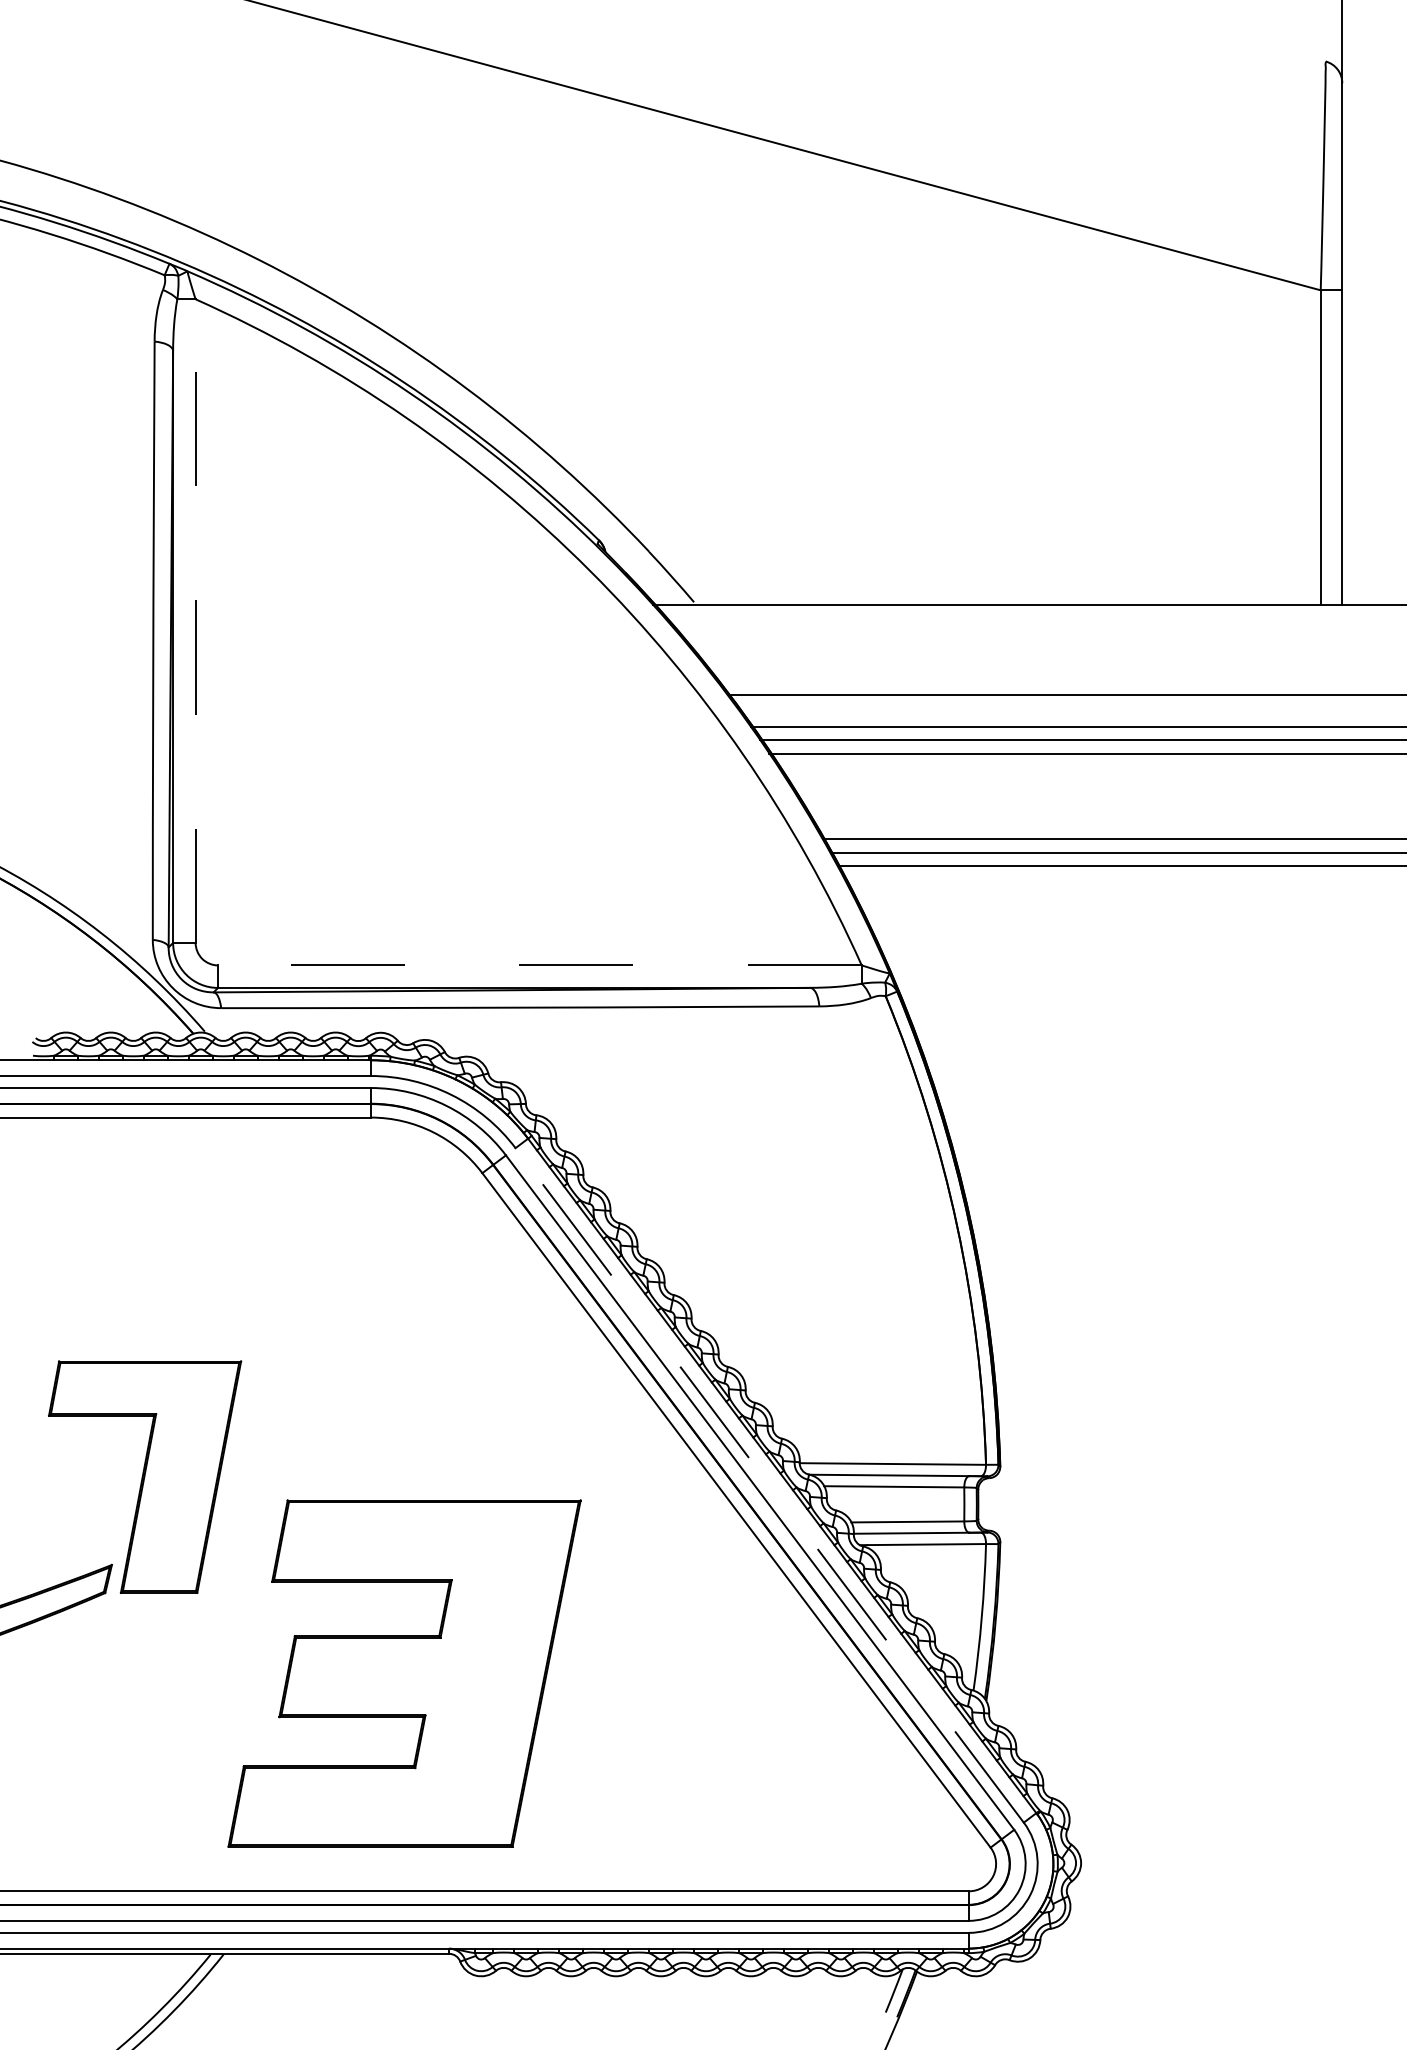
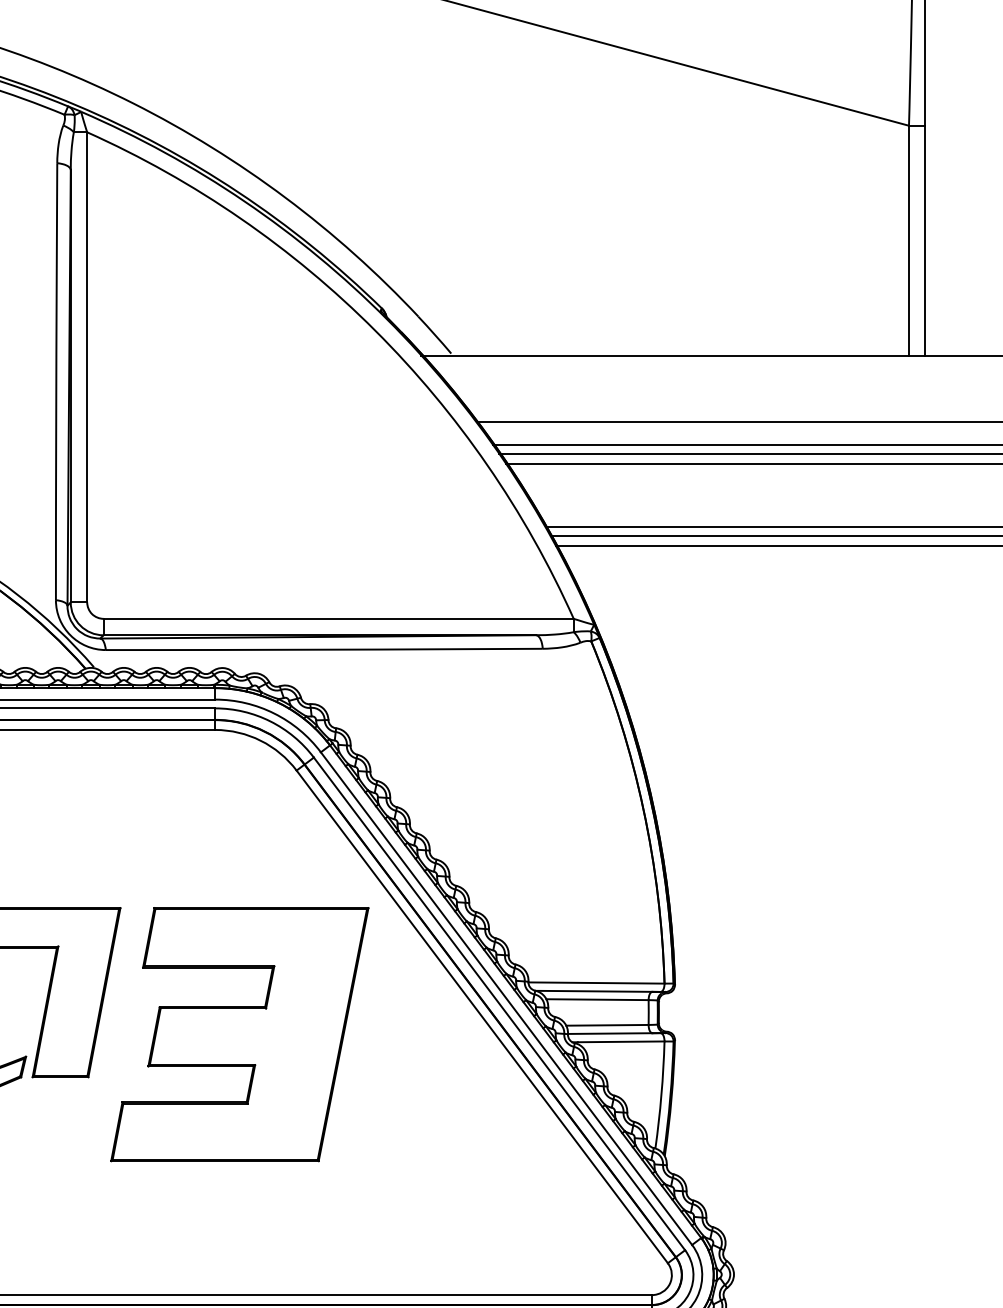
line: (195, 621) -> (87, 367), dashed -> solid
line: (539, 965) -> (338, 618), dashed -> solid
line: (769, 1485) -> (506, 998), dashed -> solid
part: (404, 1673) -> (239, 1034), moved

